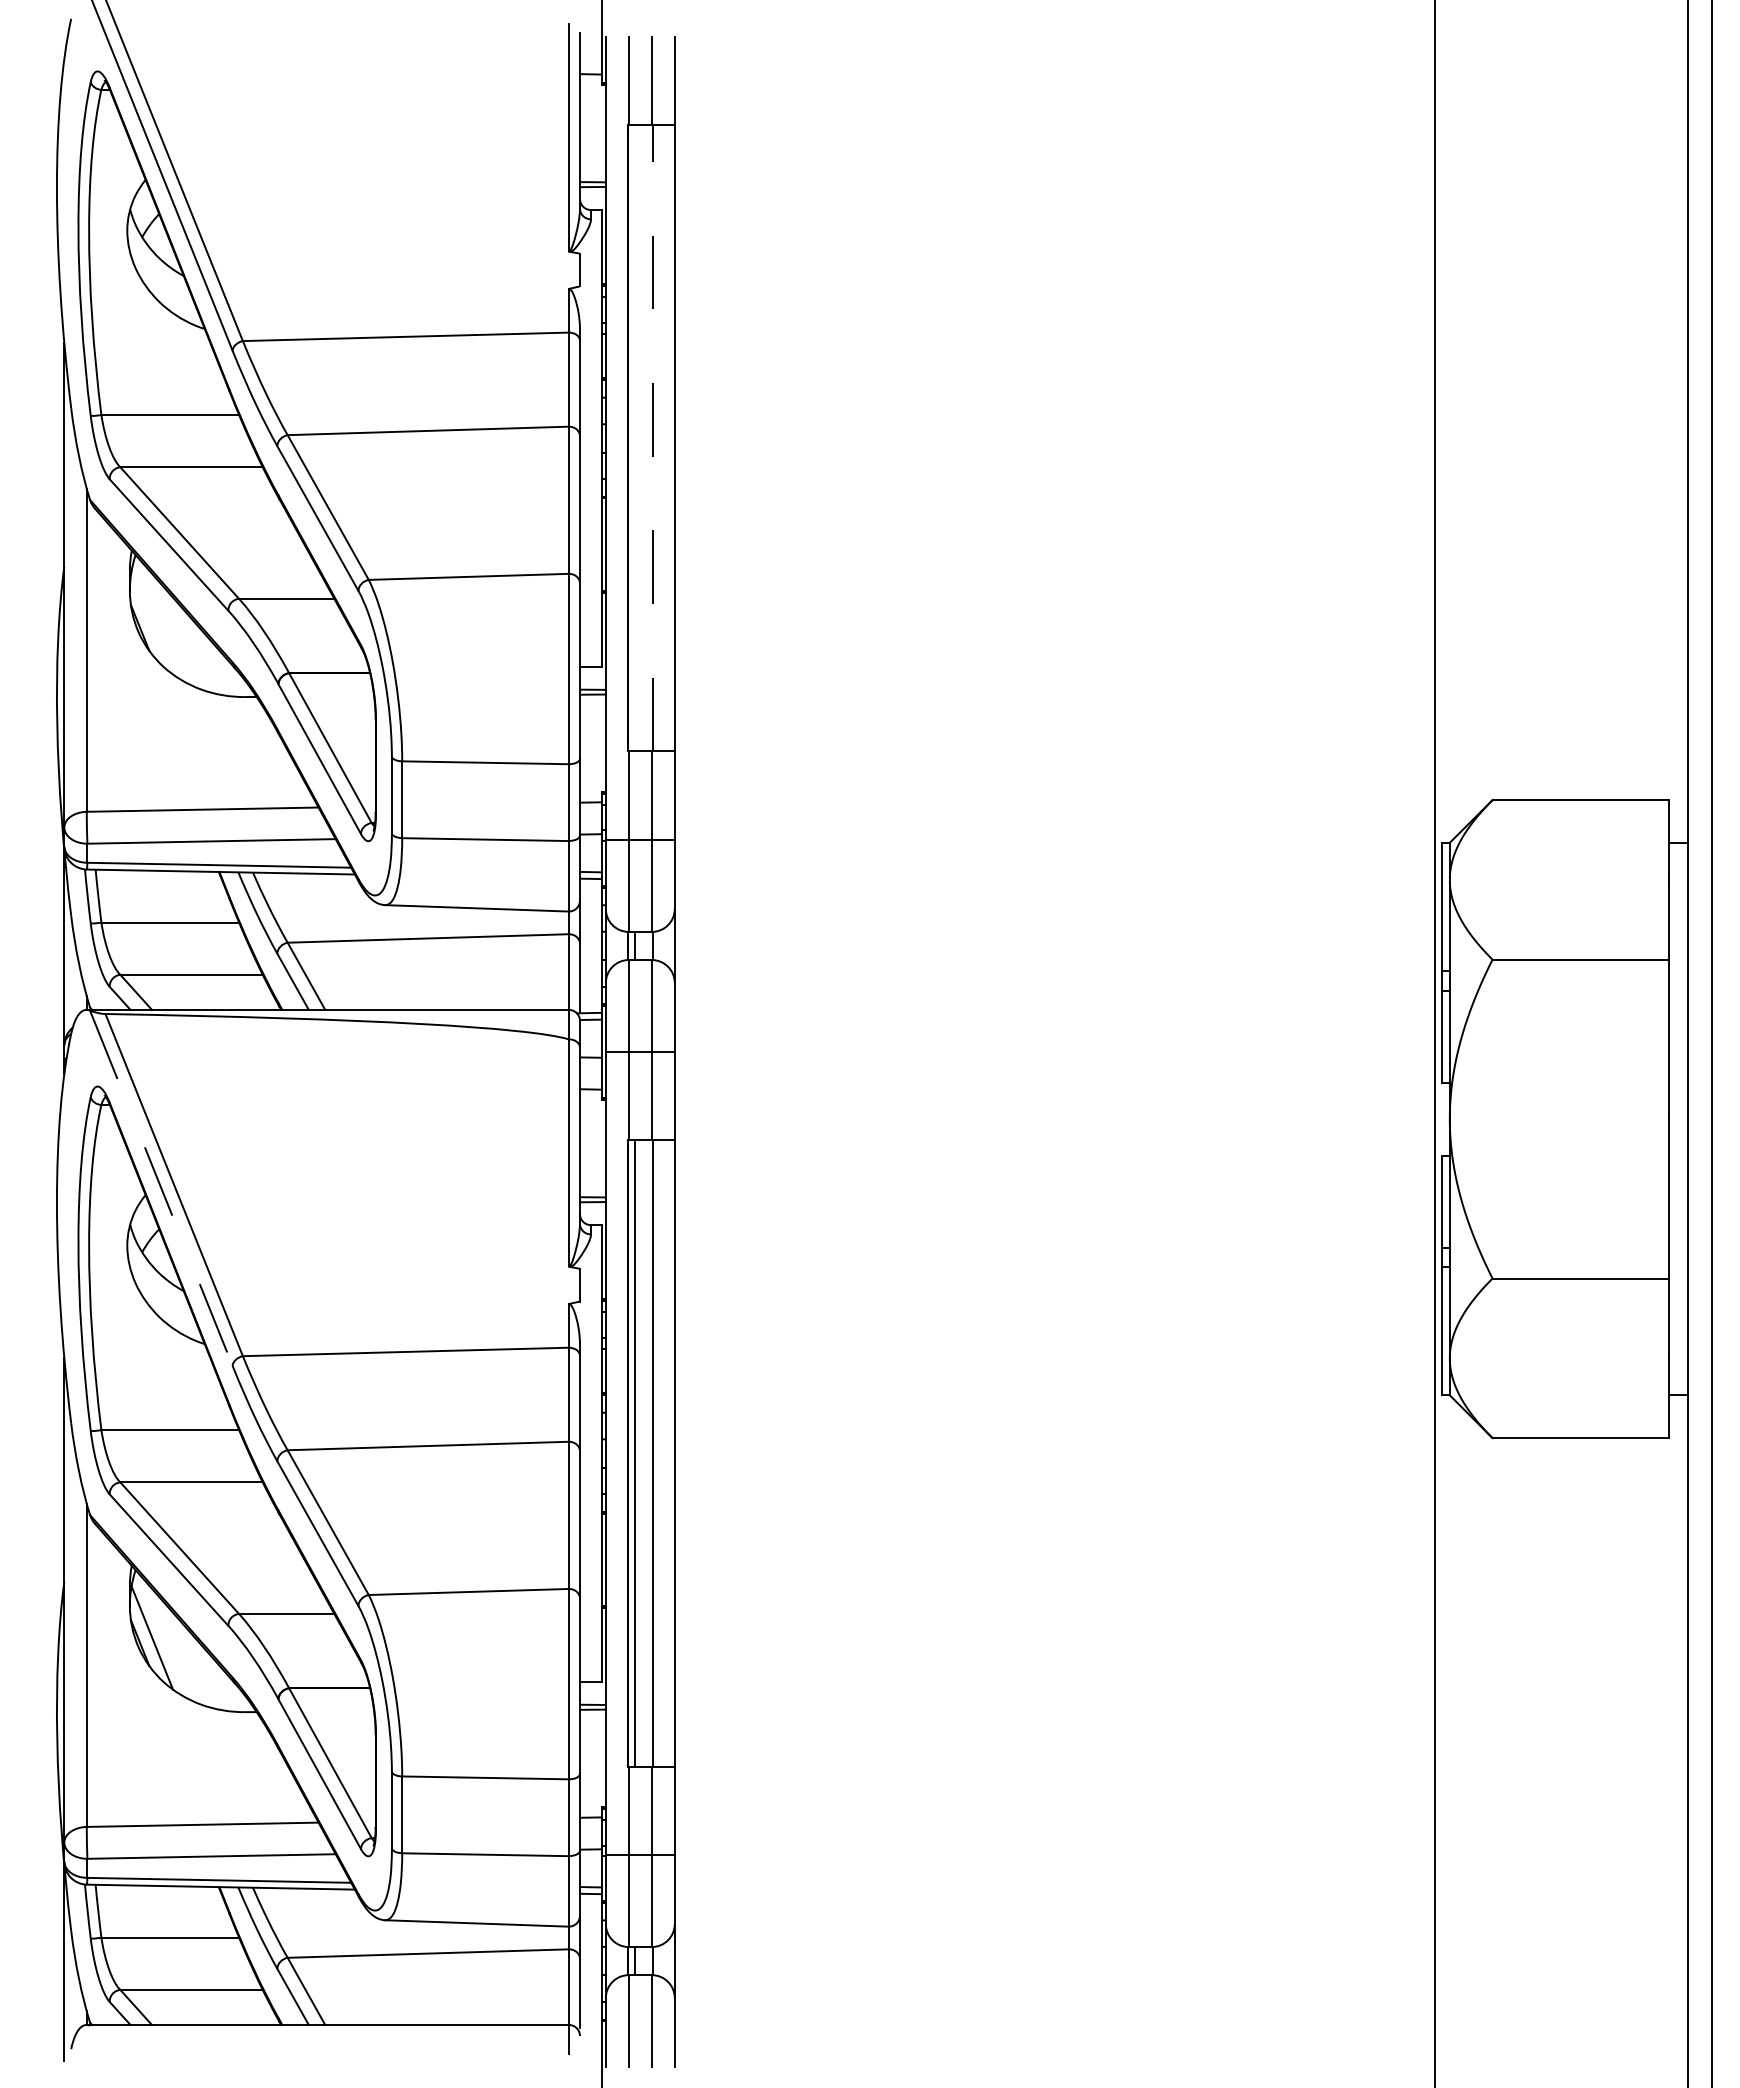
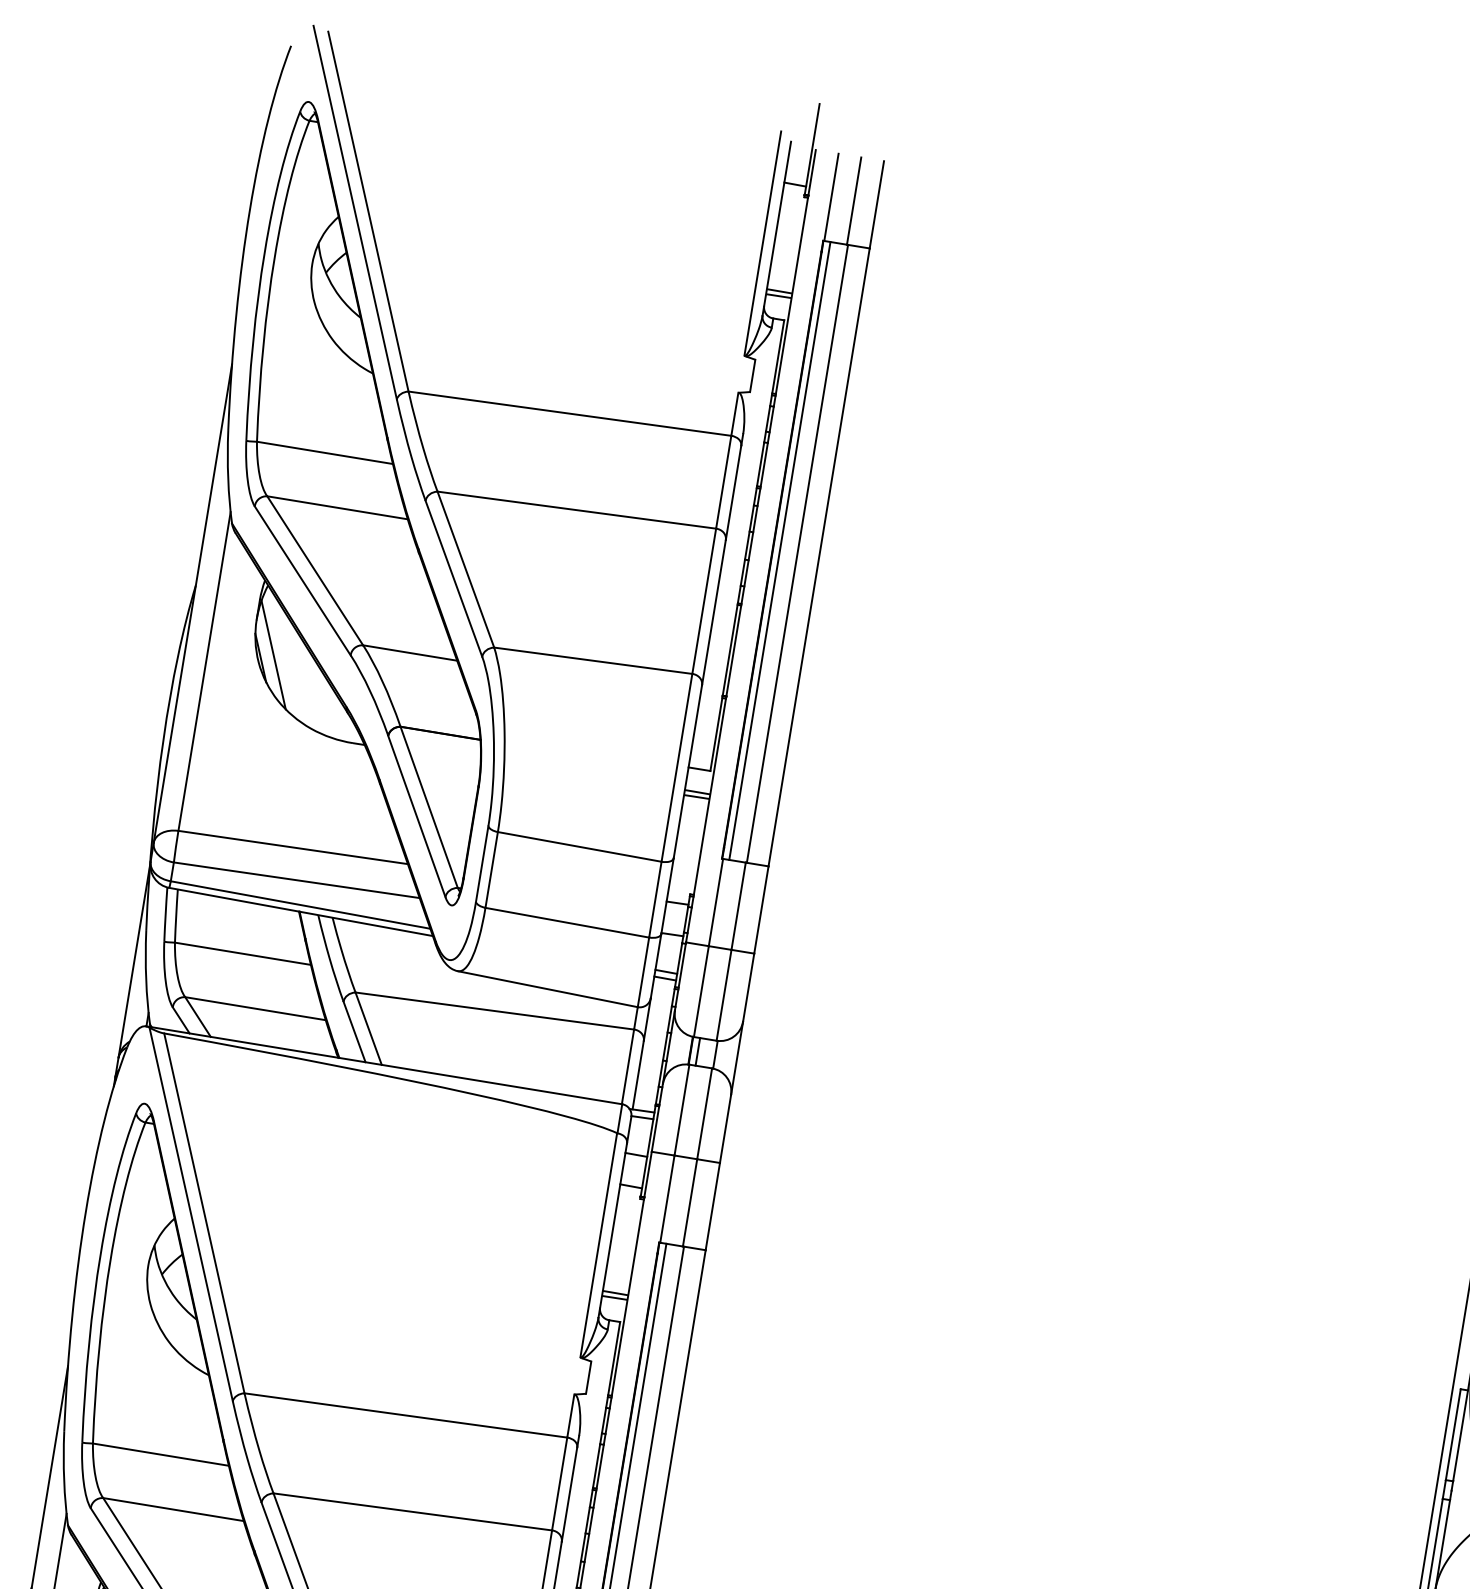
line: (652, 437) -> (797, 552), dashed -> solid
line: (635, 438) -> (780, 551), added
line: (152, 622) -> (273, 654), added
line: (161, 1188) -> (191, 1214), dashed -> solid

